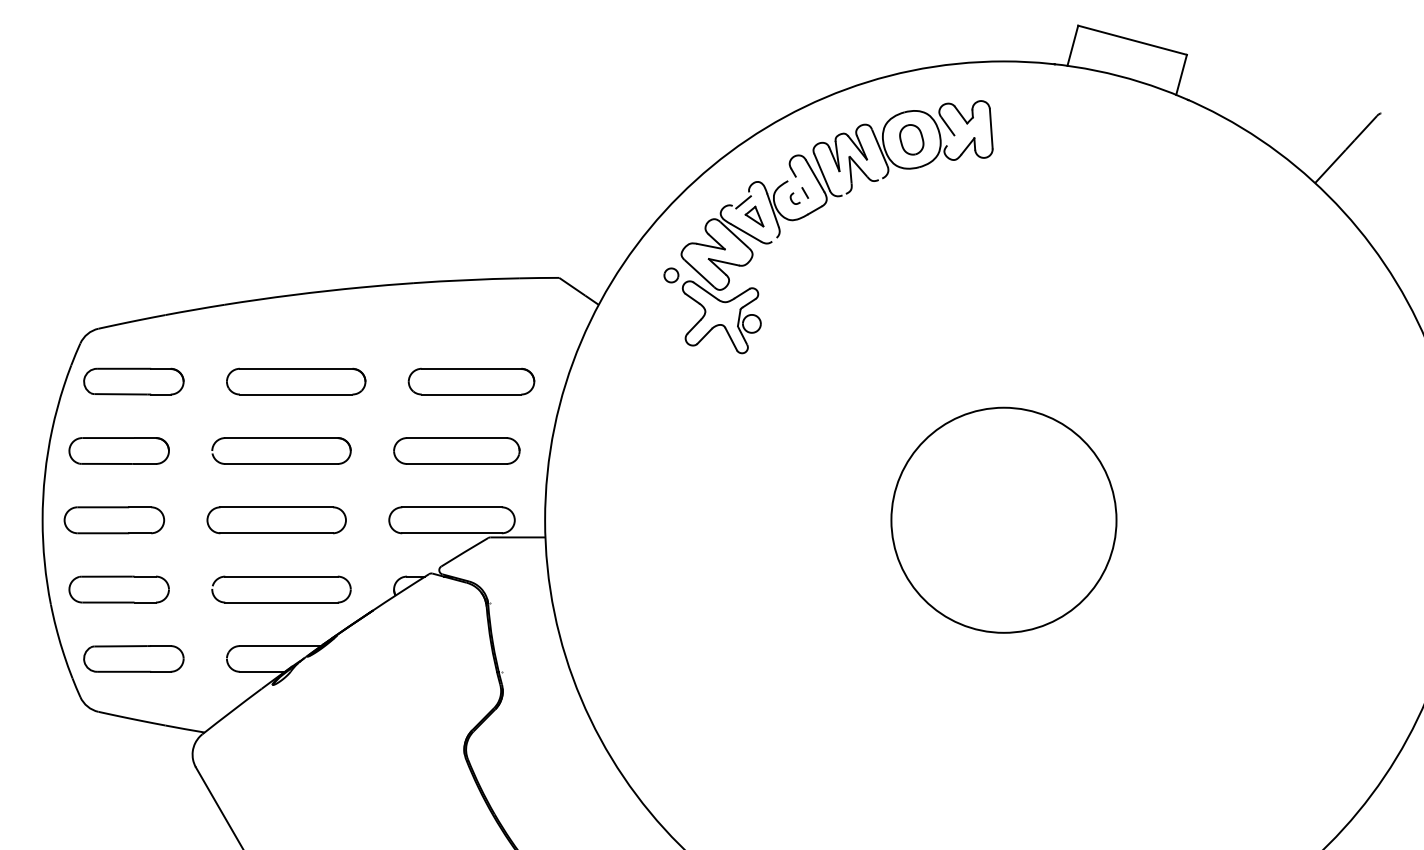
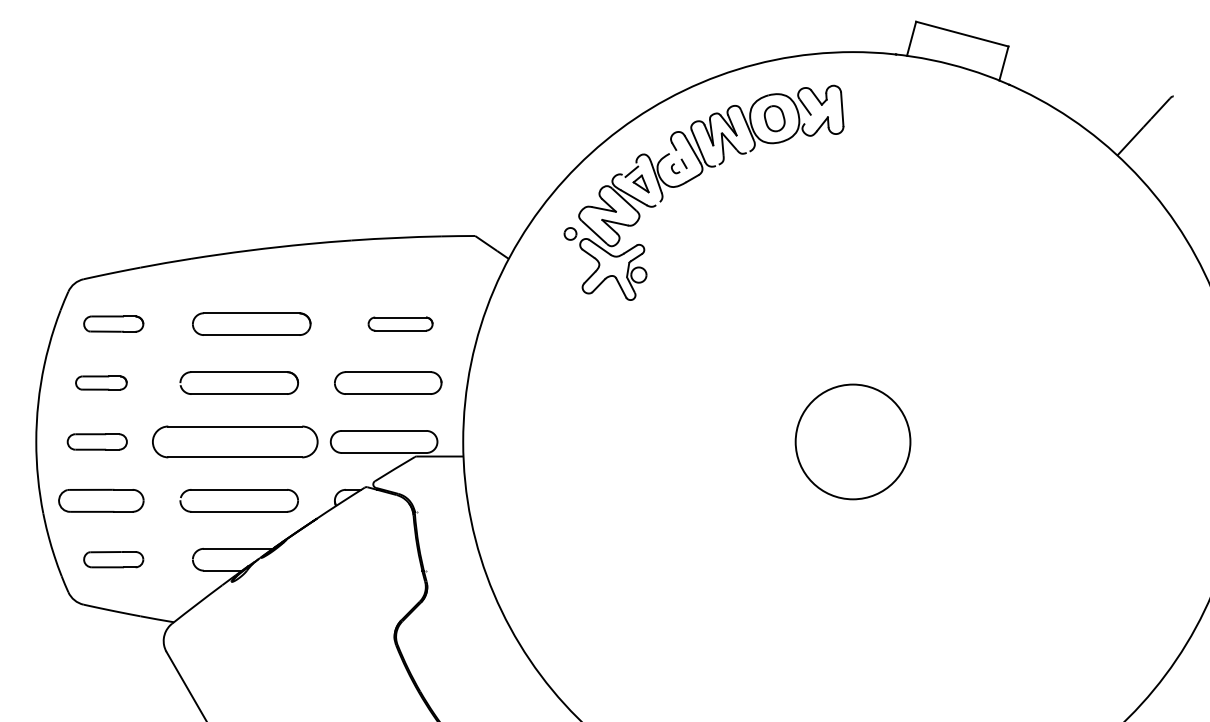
part: (133, 380) -> (113, 323), size x0.7
part: (471, 380) -> (400, 323), size x0.6
part: (119, 450) -> (101, 382), size x0.6
part: (114, 519) -> (97, 441), size x0.7
part: (275, 519) -> (234, 441), size x1.4
circle: (1003, 519) -> (852, 441), size x0.6
part: (133, 658) -> (113, 559), size x0.7

